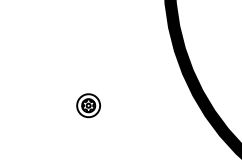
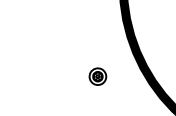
part: (88, 105) -> (97, 76), moved

